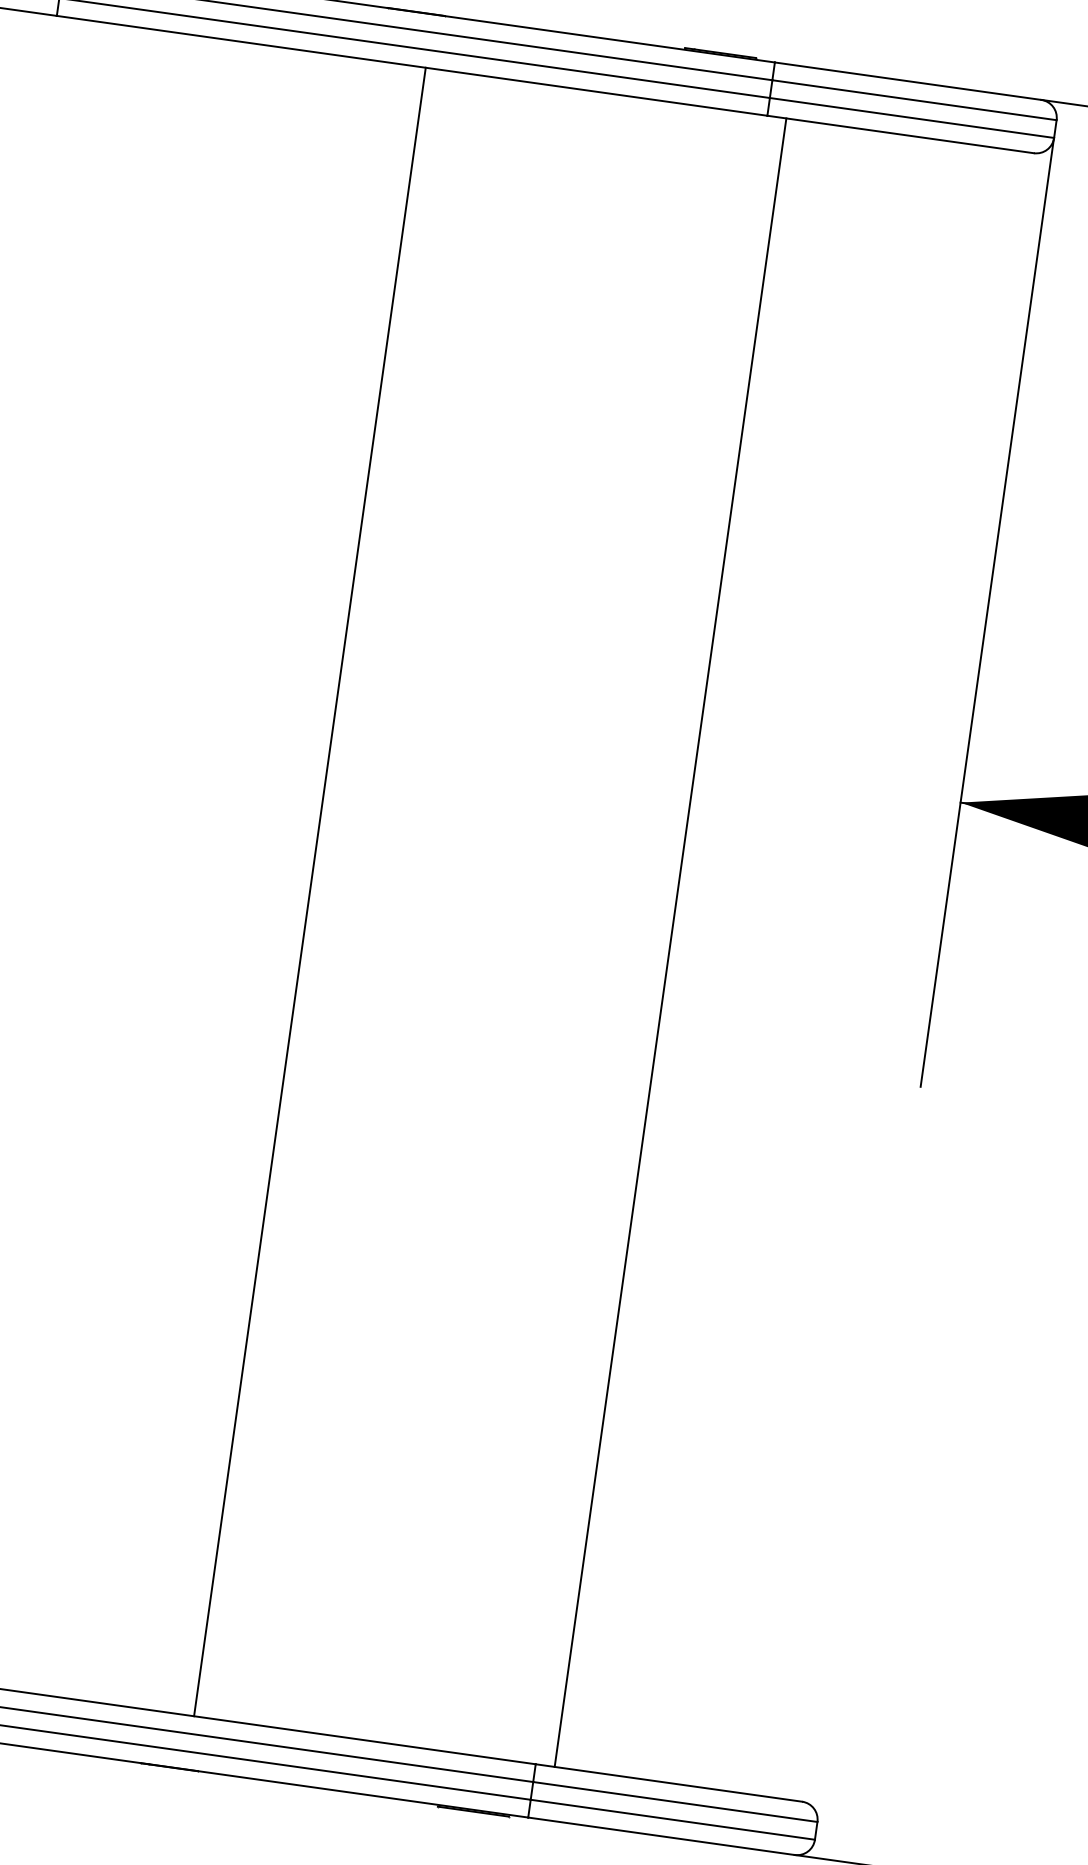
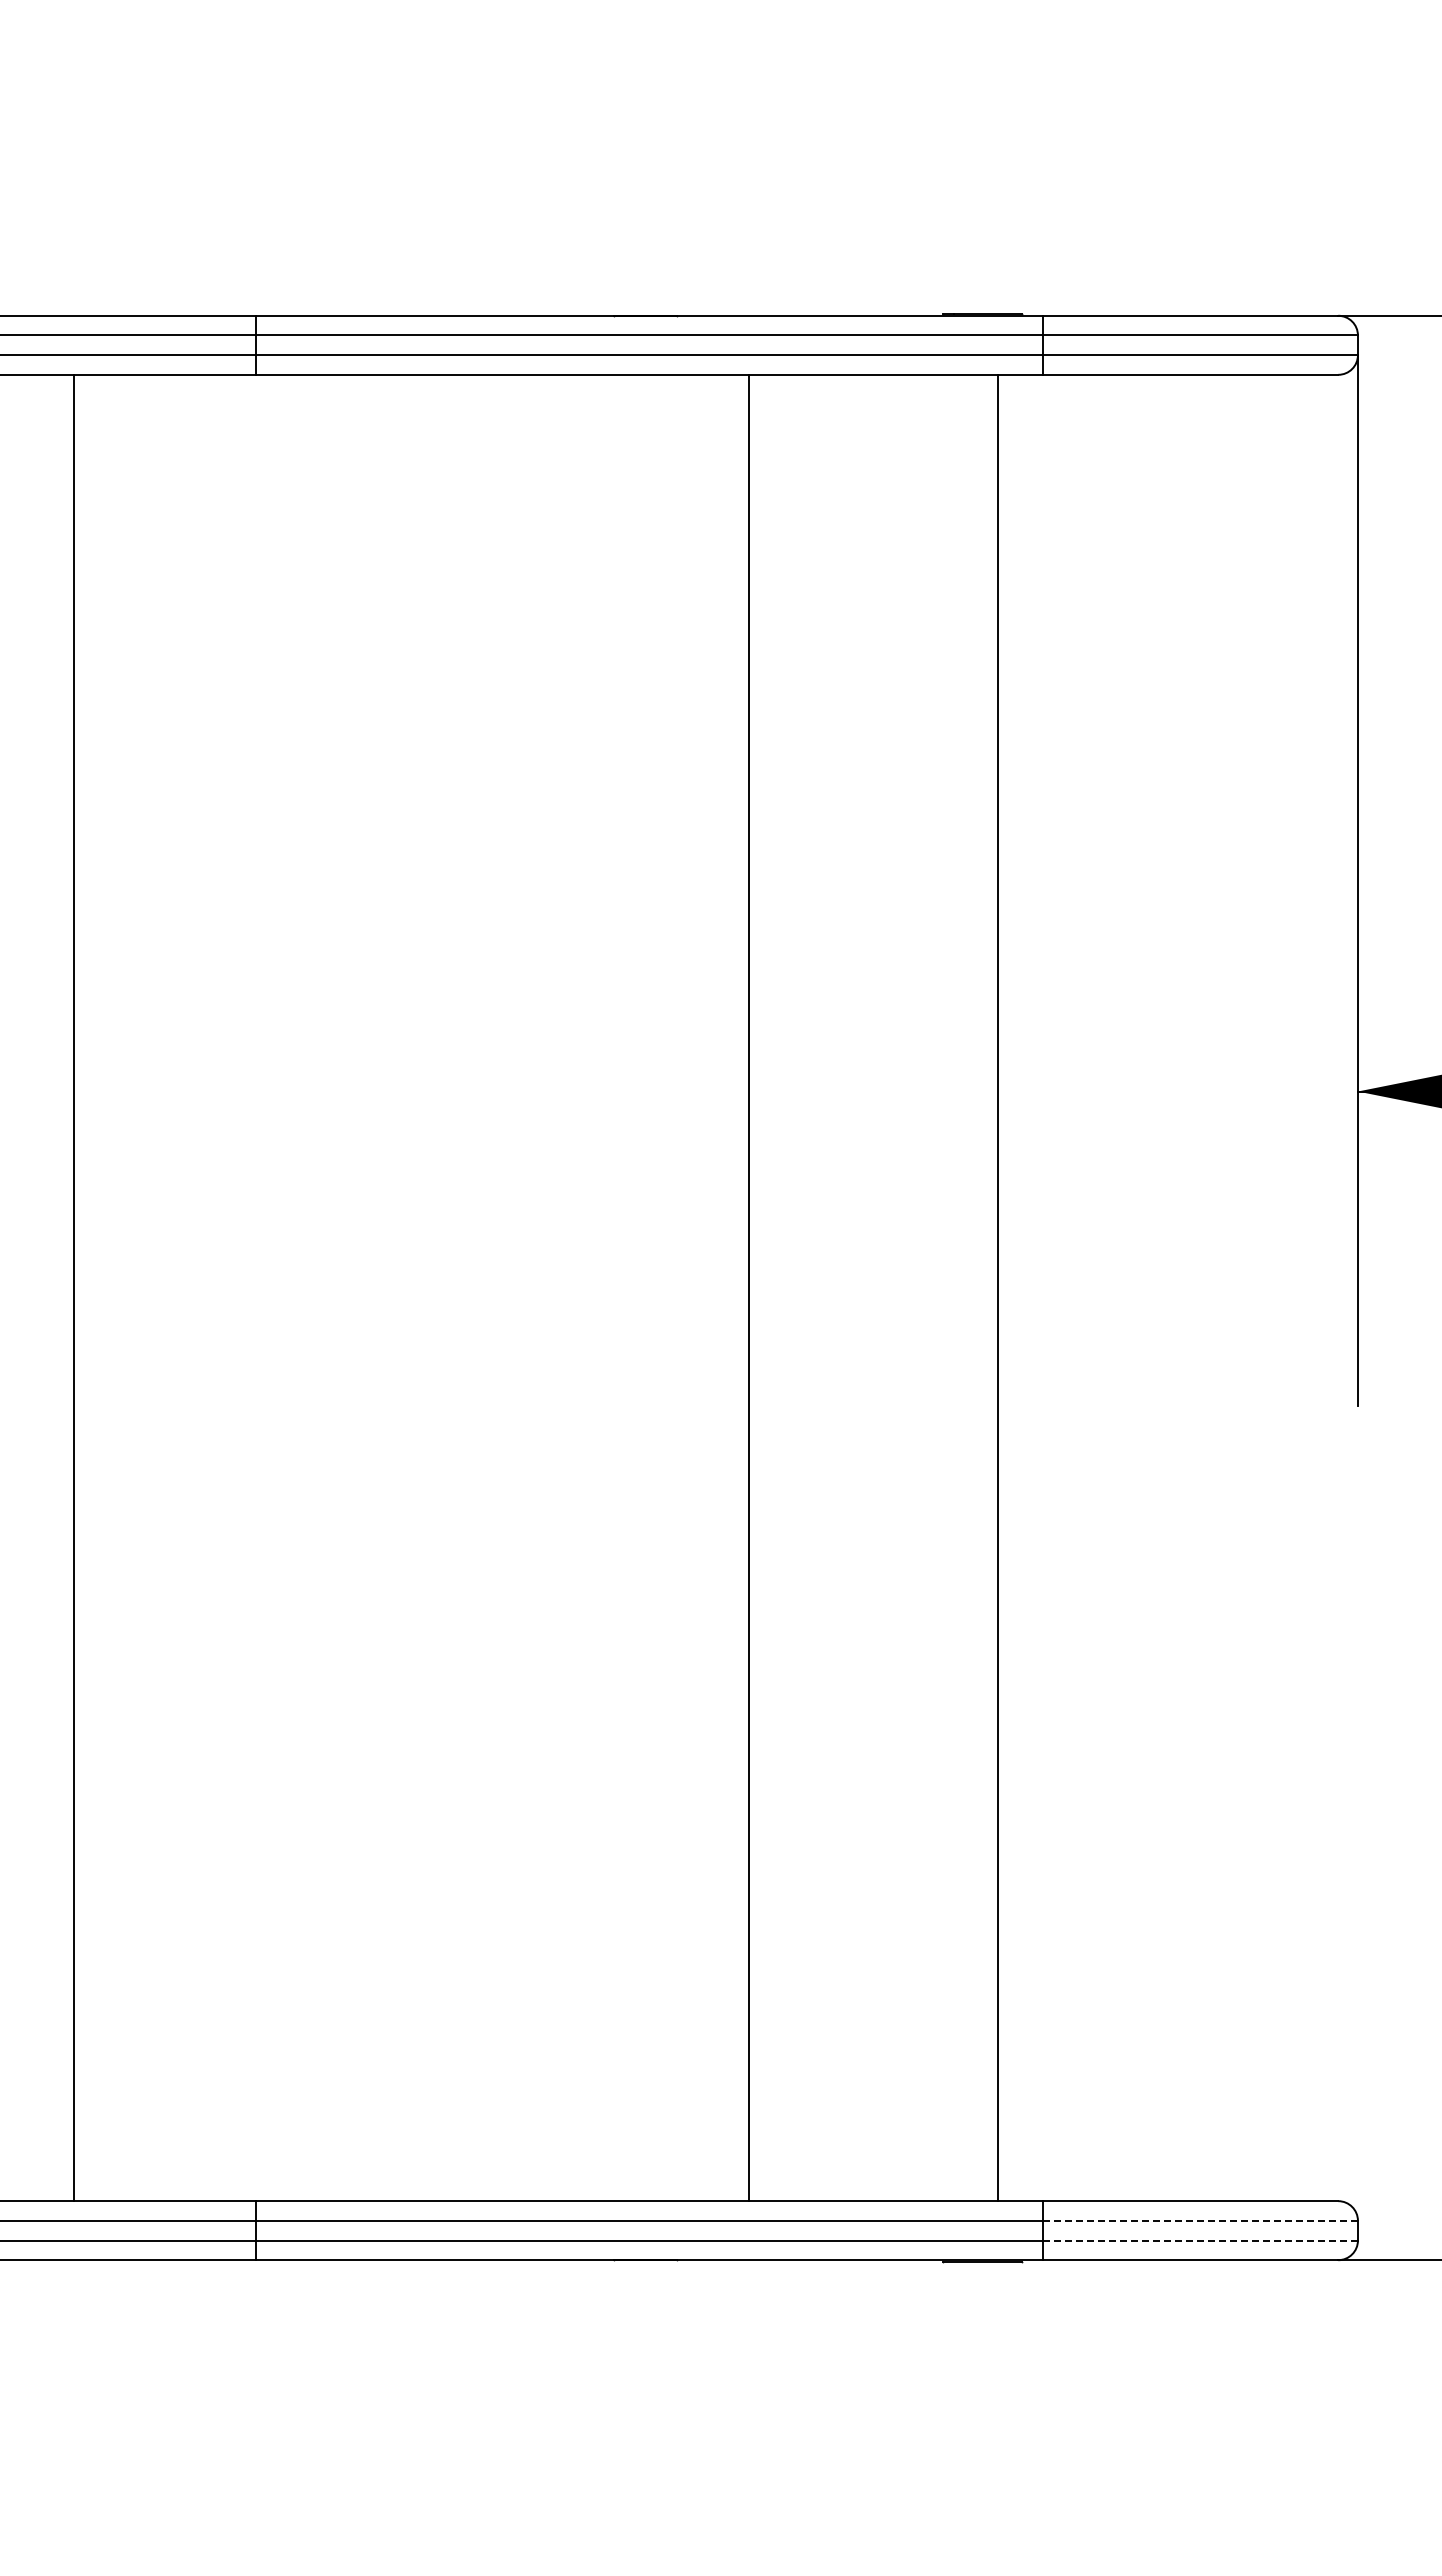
line: (309, 891) -> (748, 1287), moved
line: (670, 942) -> (998, 1287), moved
line: (676, 1801) -> (1201, 2220), solid -> dashed
line: (672, 1819) -> (1200, 2240), solid -> dashed

